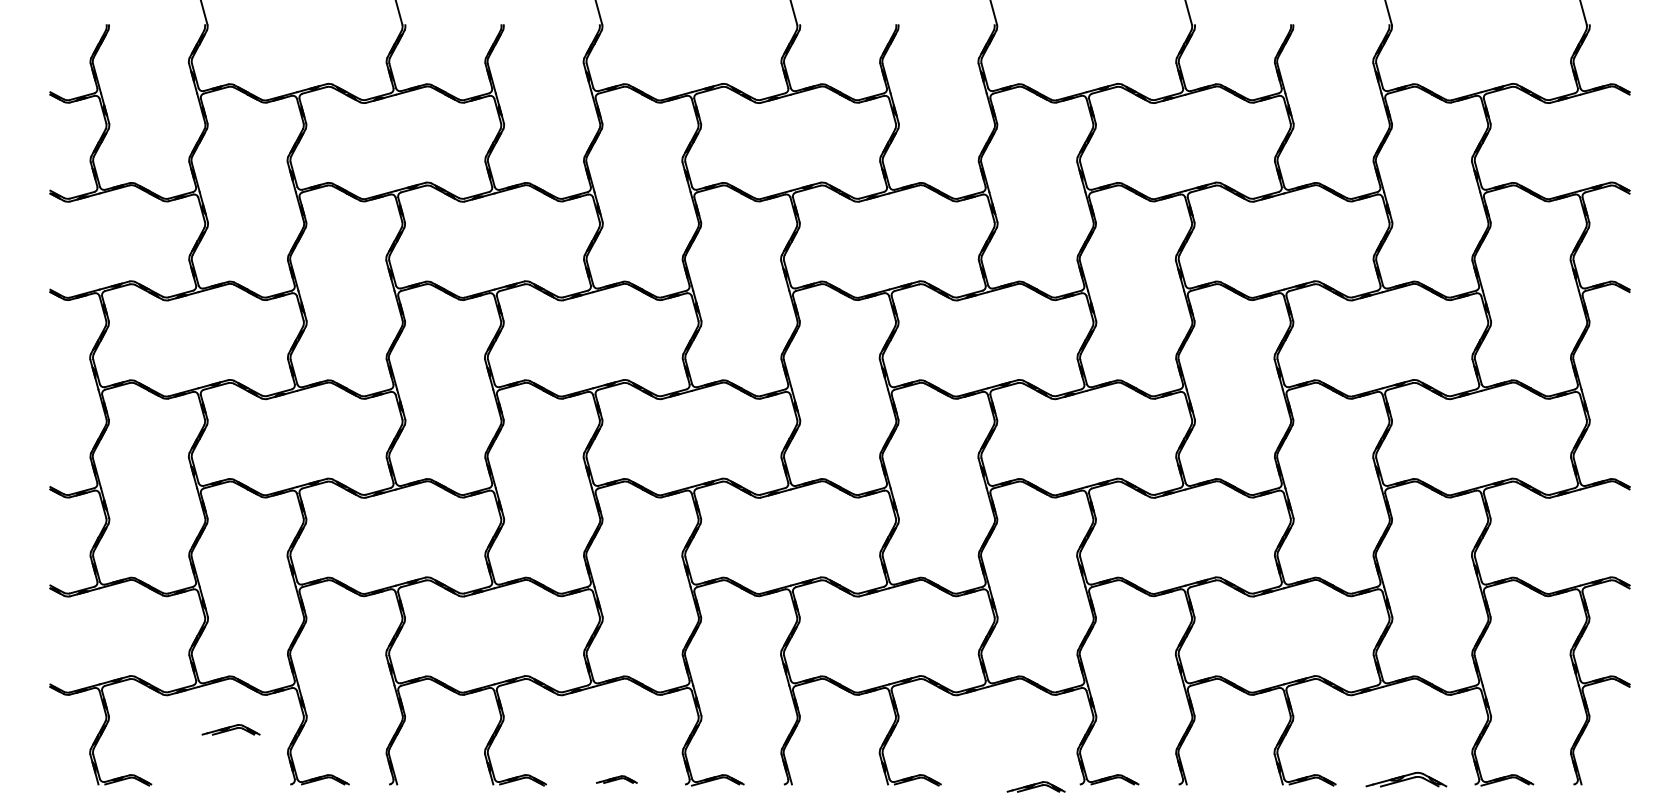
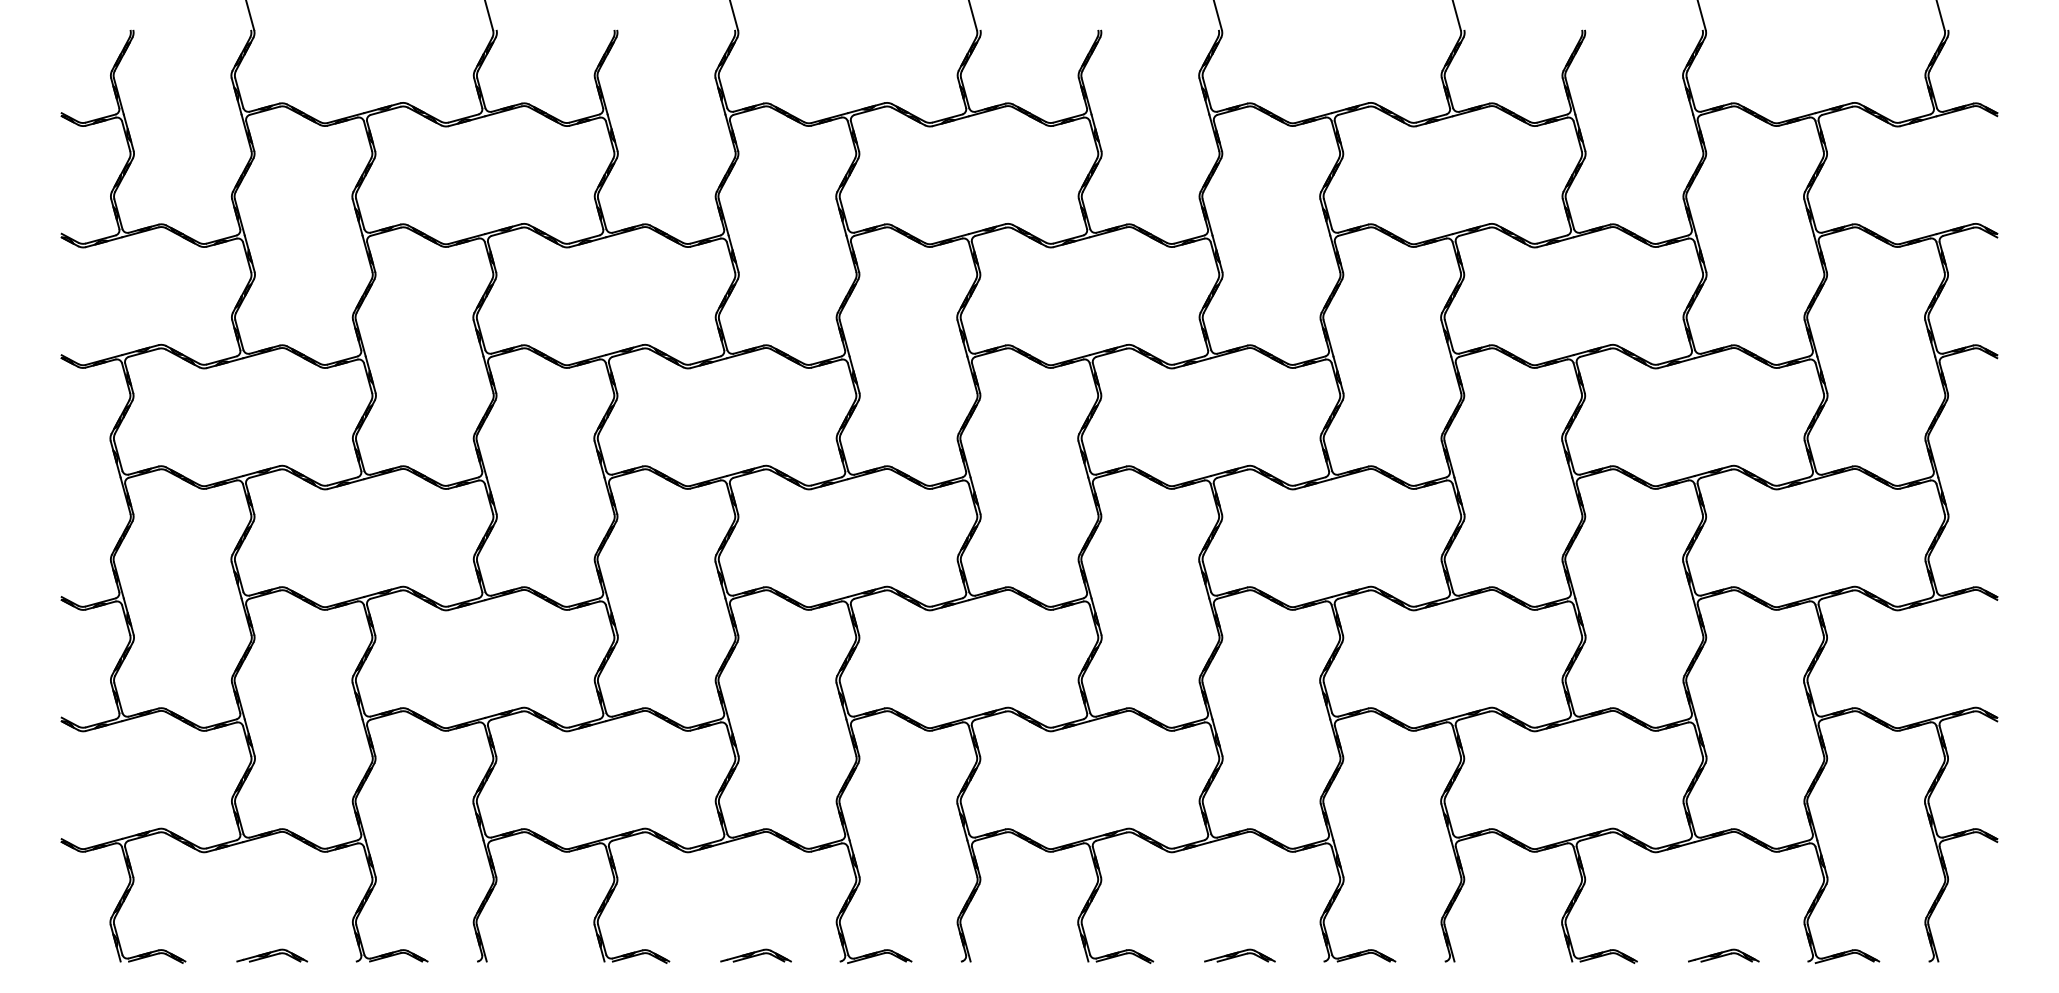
part: (231, 729) -> (272, 955), moved
part: (616, 779) -> (755, 955), size x1.43
part: (1406, 779) -> (1723, 955), size x0.71
part: (1035, 786) -> (1239, 955), moved

